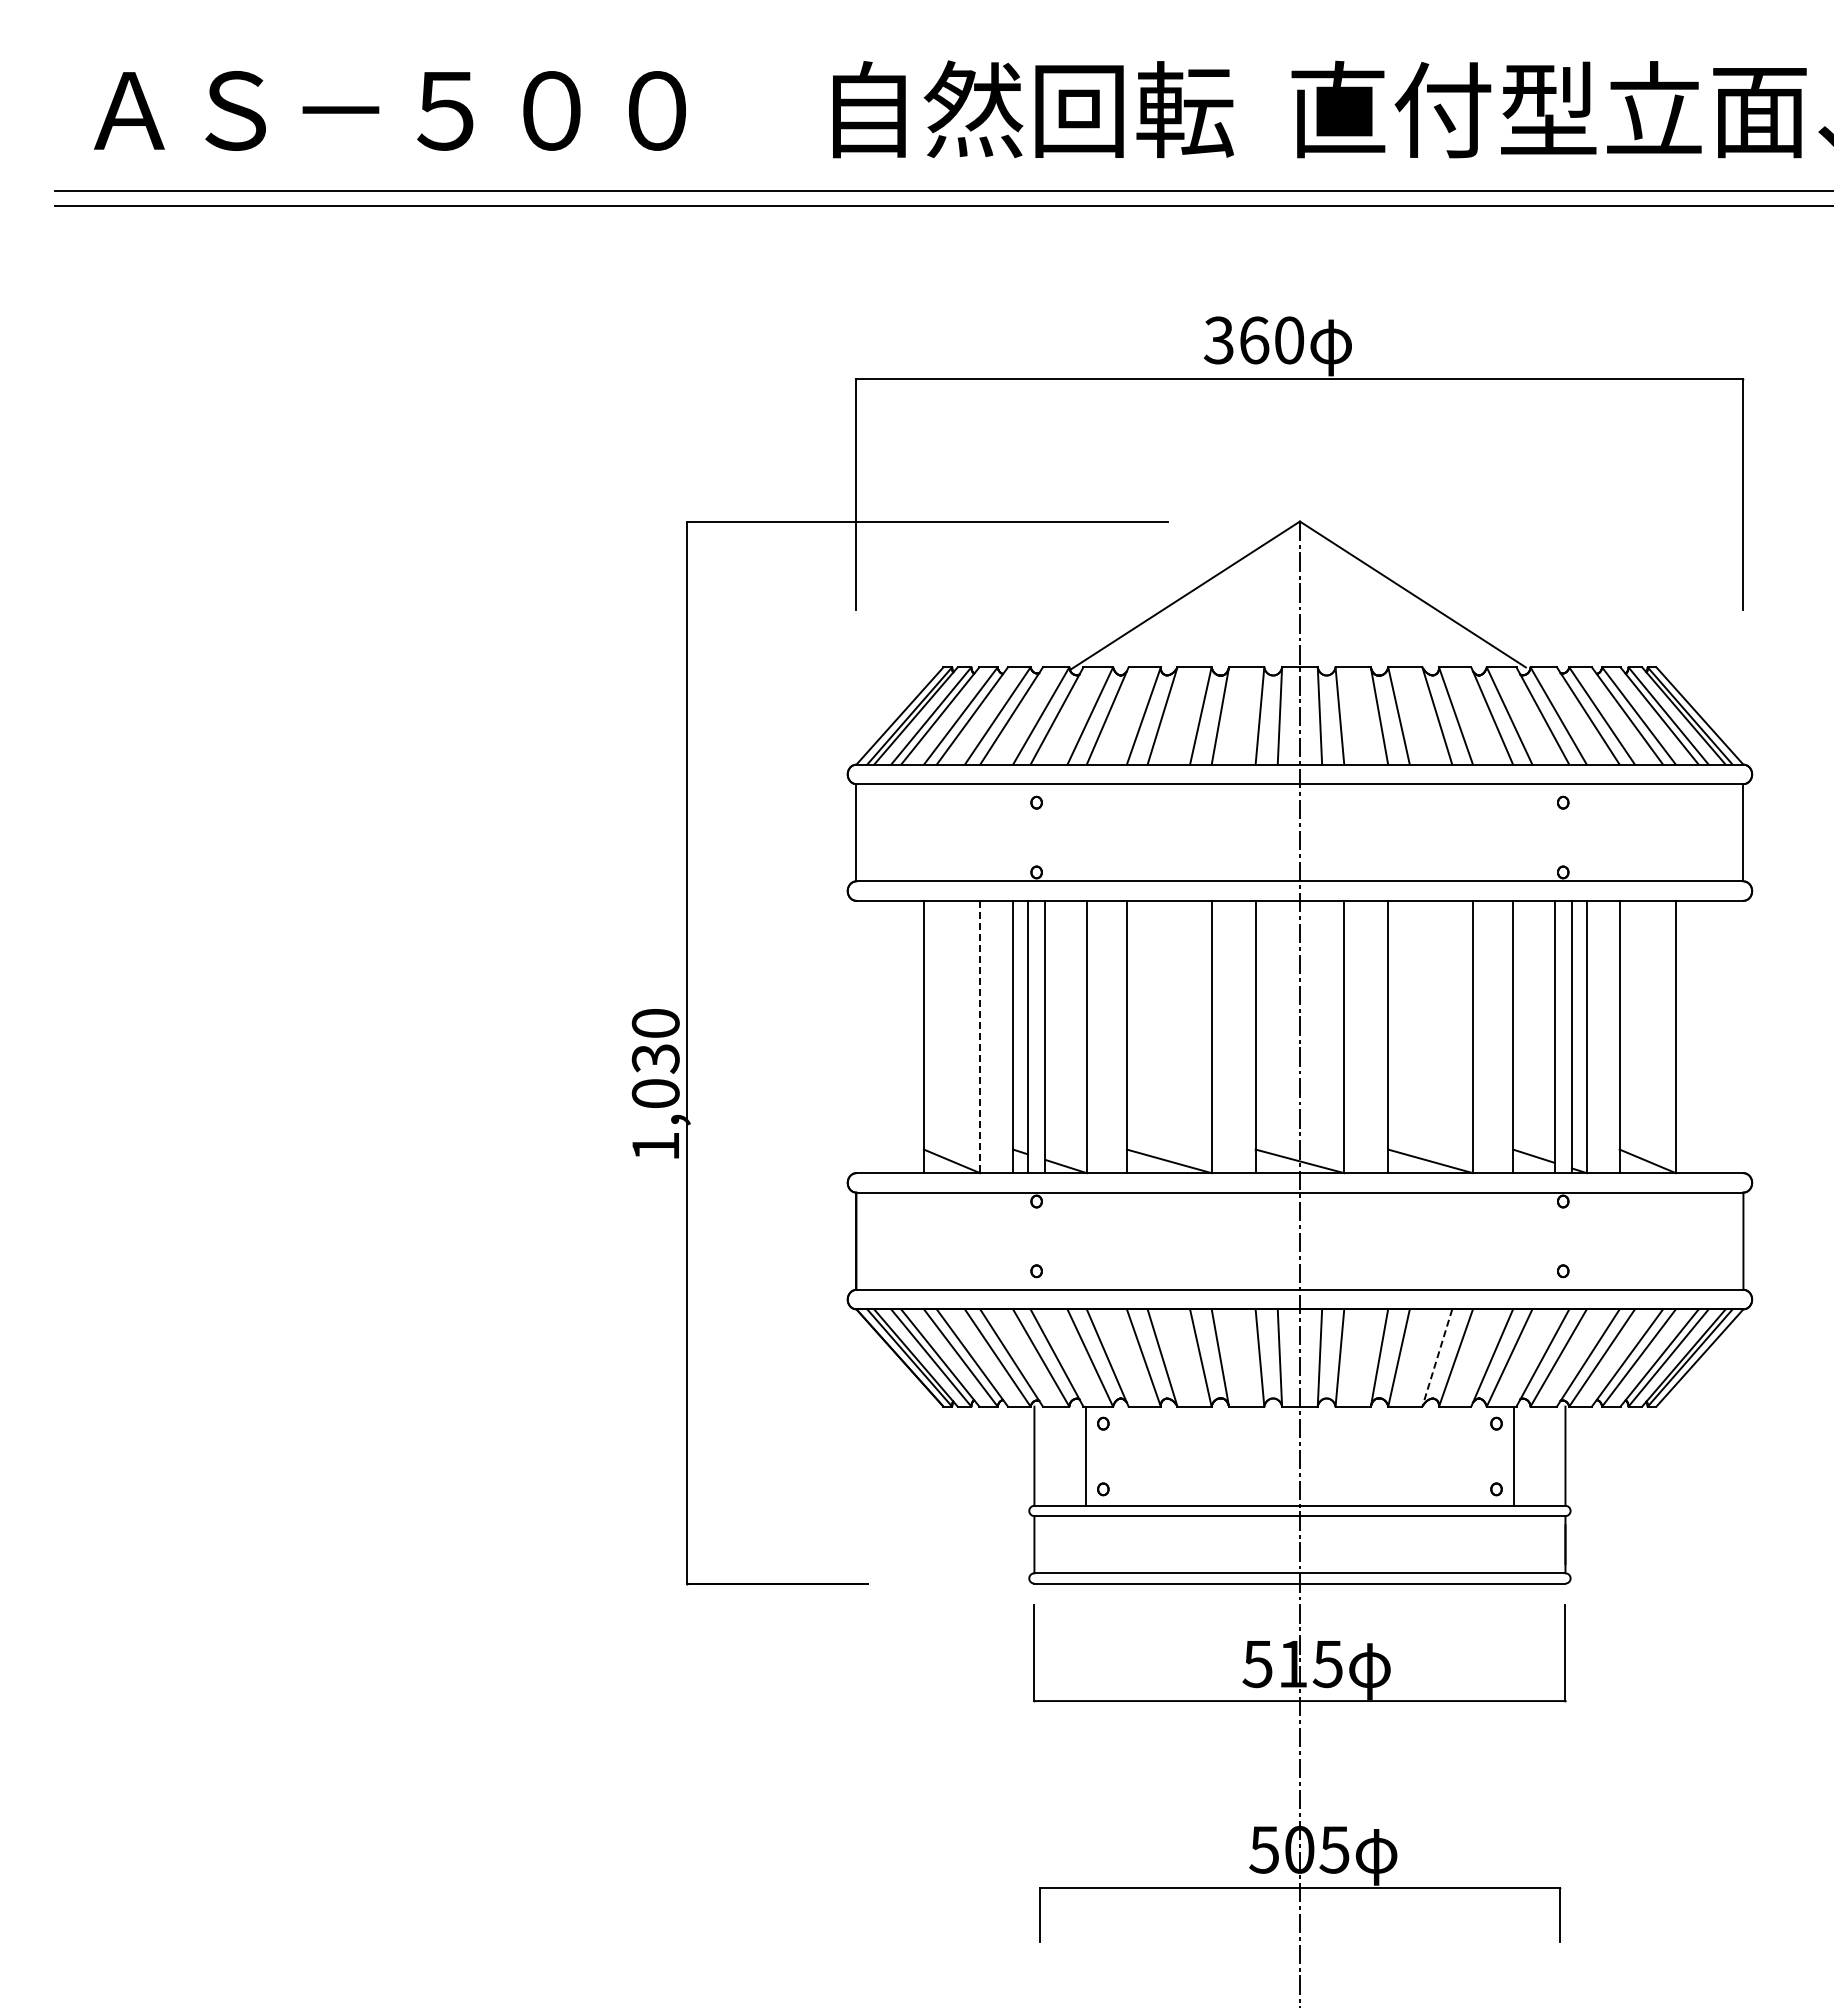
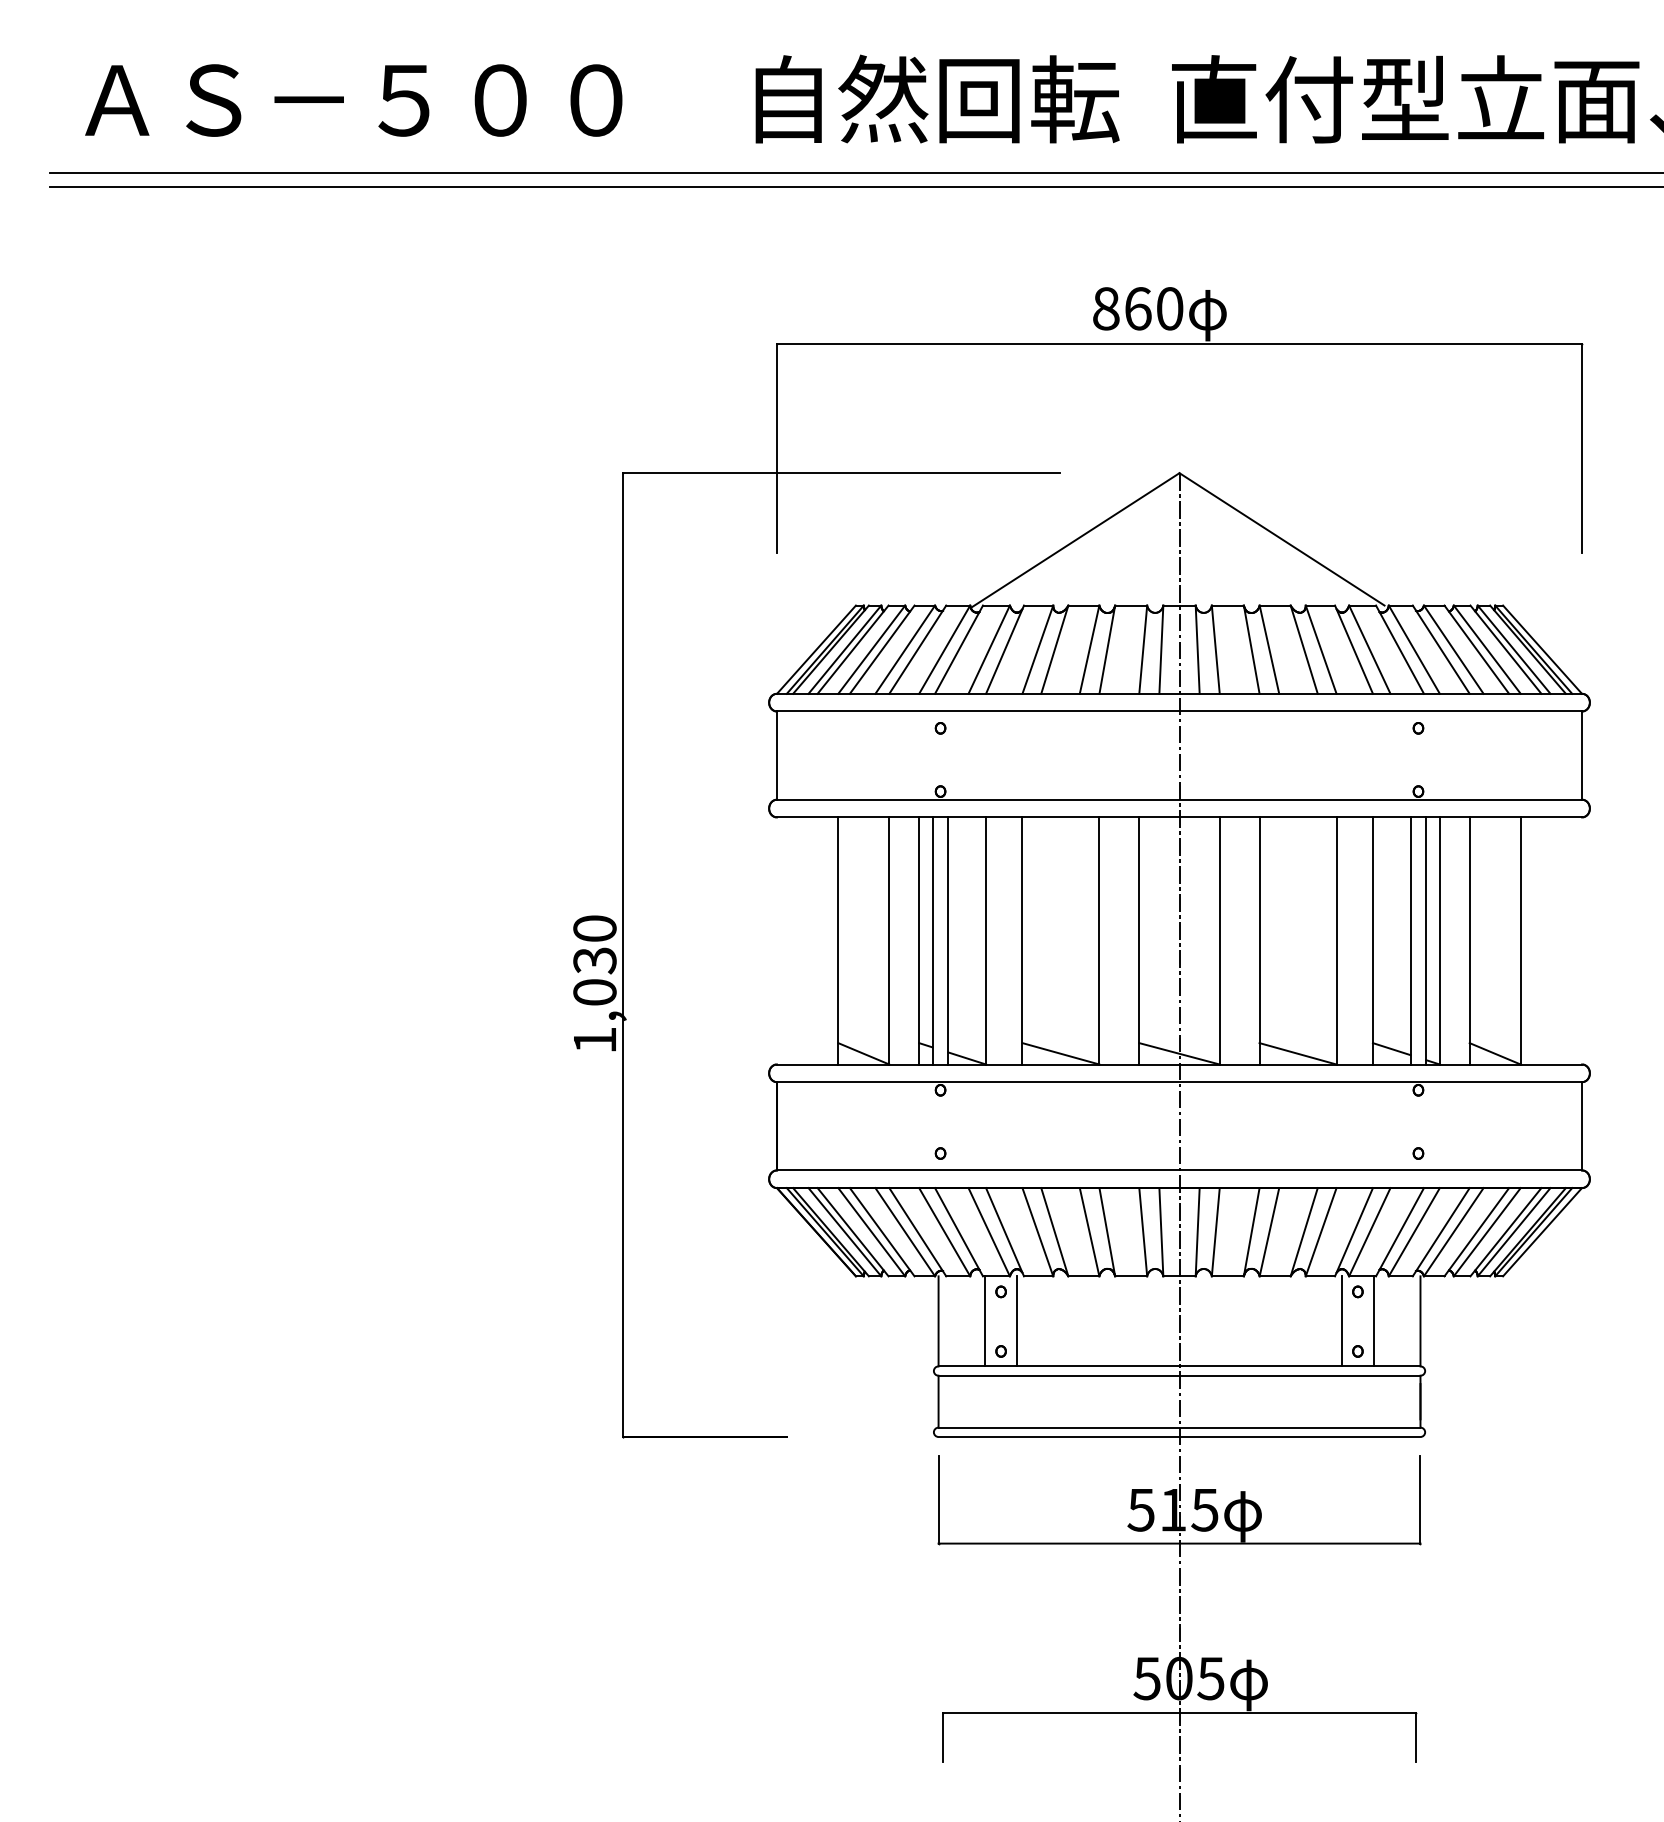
text: (1218, 340) -> (1105, 308), 360 -> 860
line: (980, 1037) -> (889, 941), dashed -> solid
line: (1437, 1357) -> (1304, 1231), dashed -> solid
line: (1120, 1455) -> (1016, 1320), added
line: (1479, 1455) -> (1342, 1320), added

